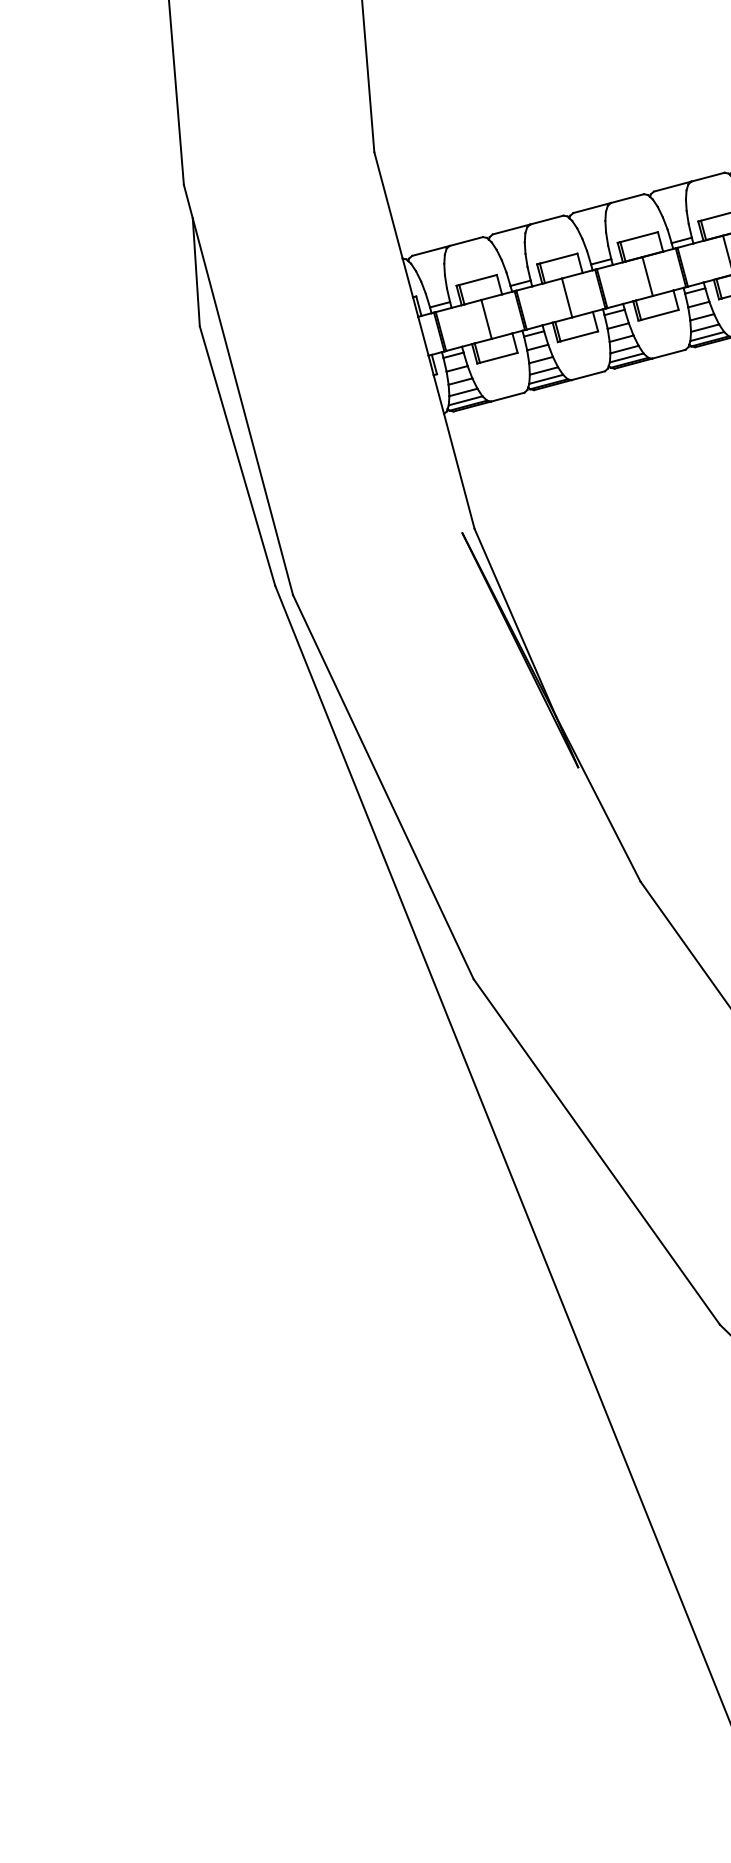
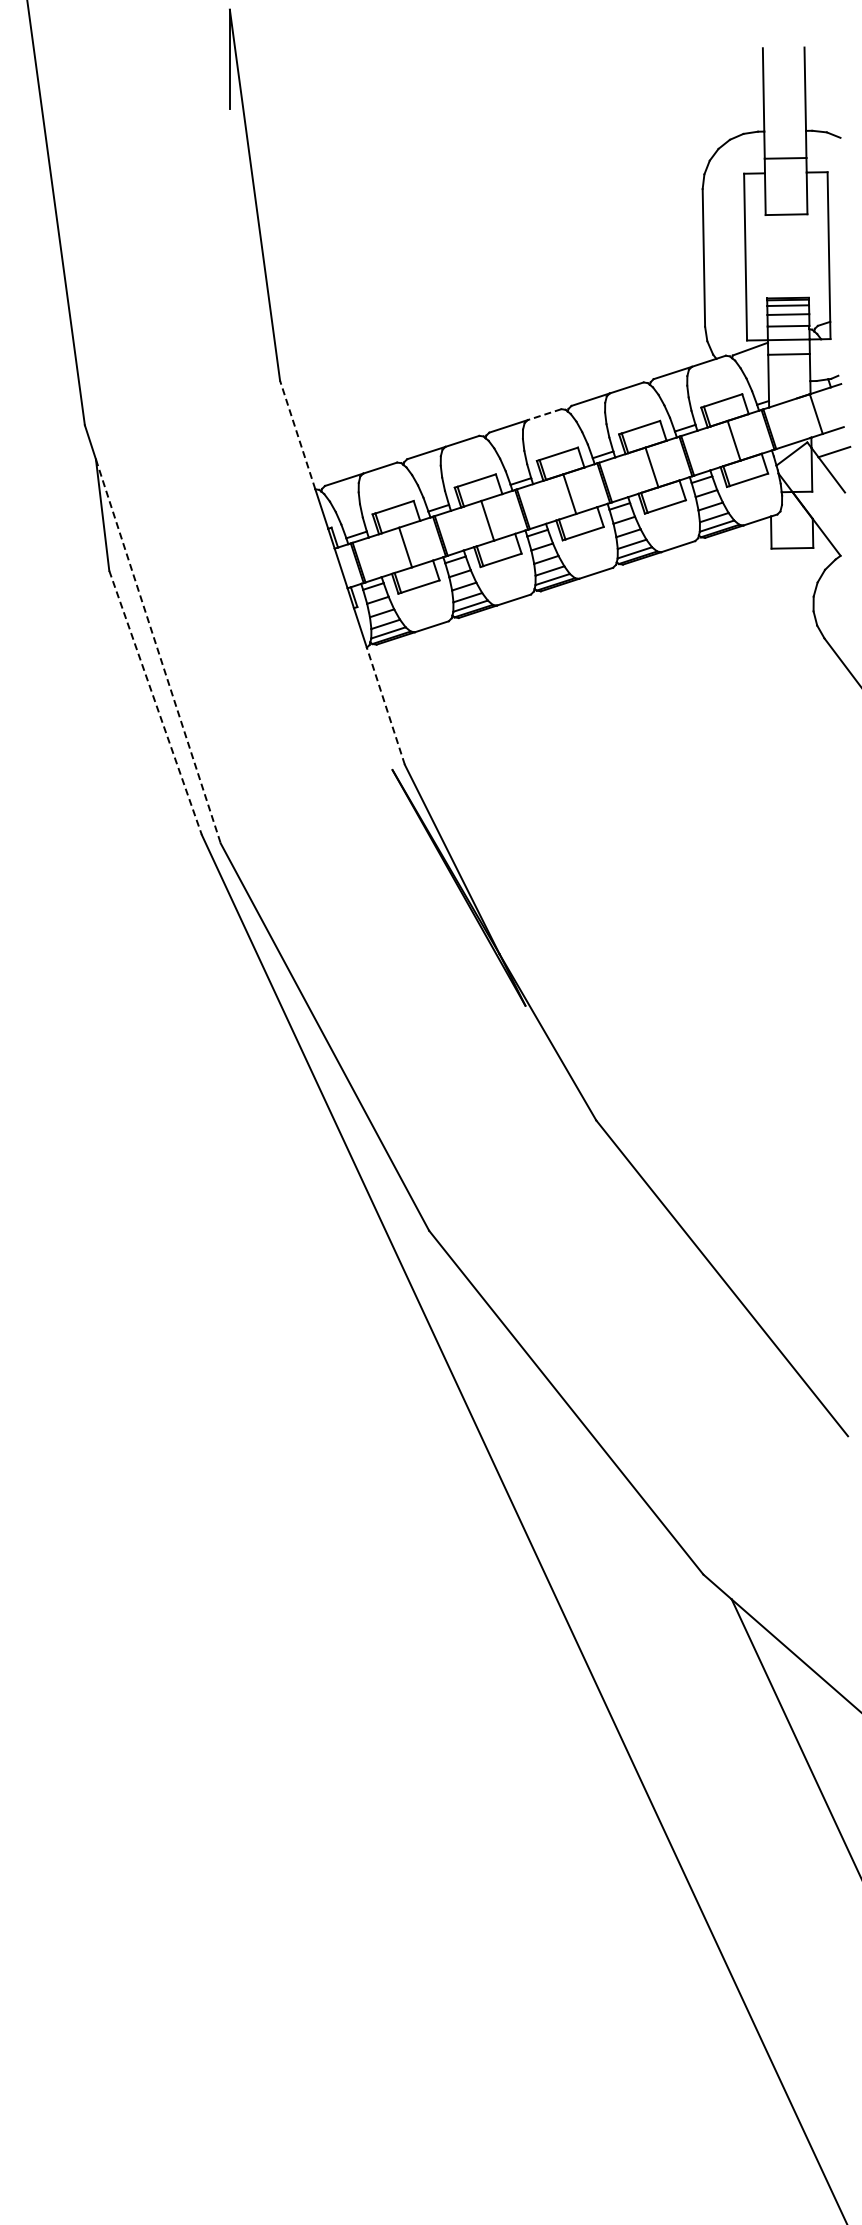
line: (627, 198) -> (544, 414), solid -> dashed
line: (388, 204) -> (297, 434), solid -> dashed
line: (243, 406) -> (158, 651), solid -> dashed
line: (237, 455) -> (155, 702), solid -> dashed
line: (458, 471) -> (385, 706), solid -> dashed

